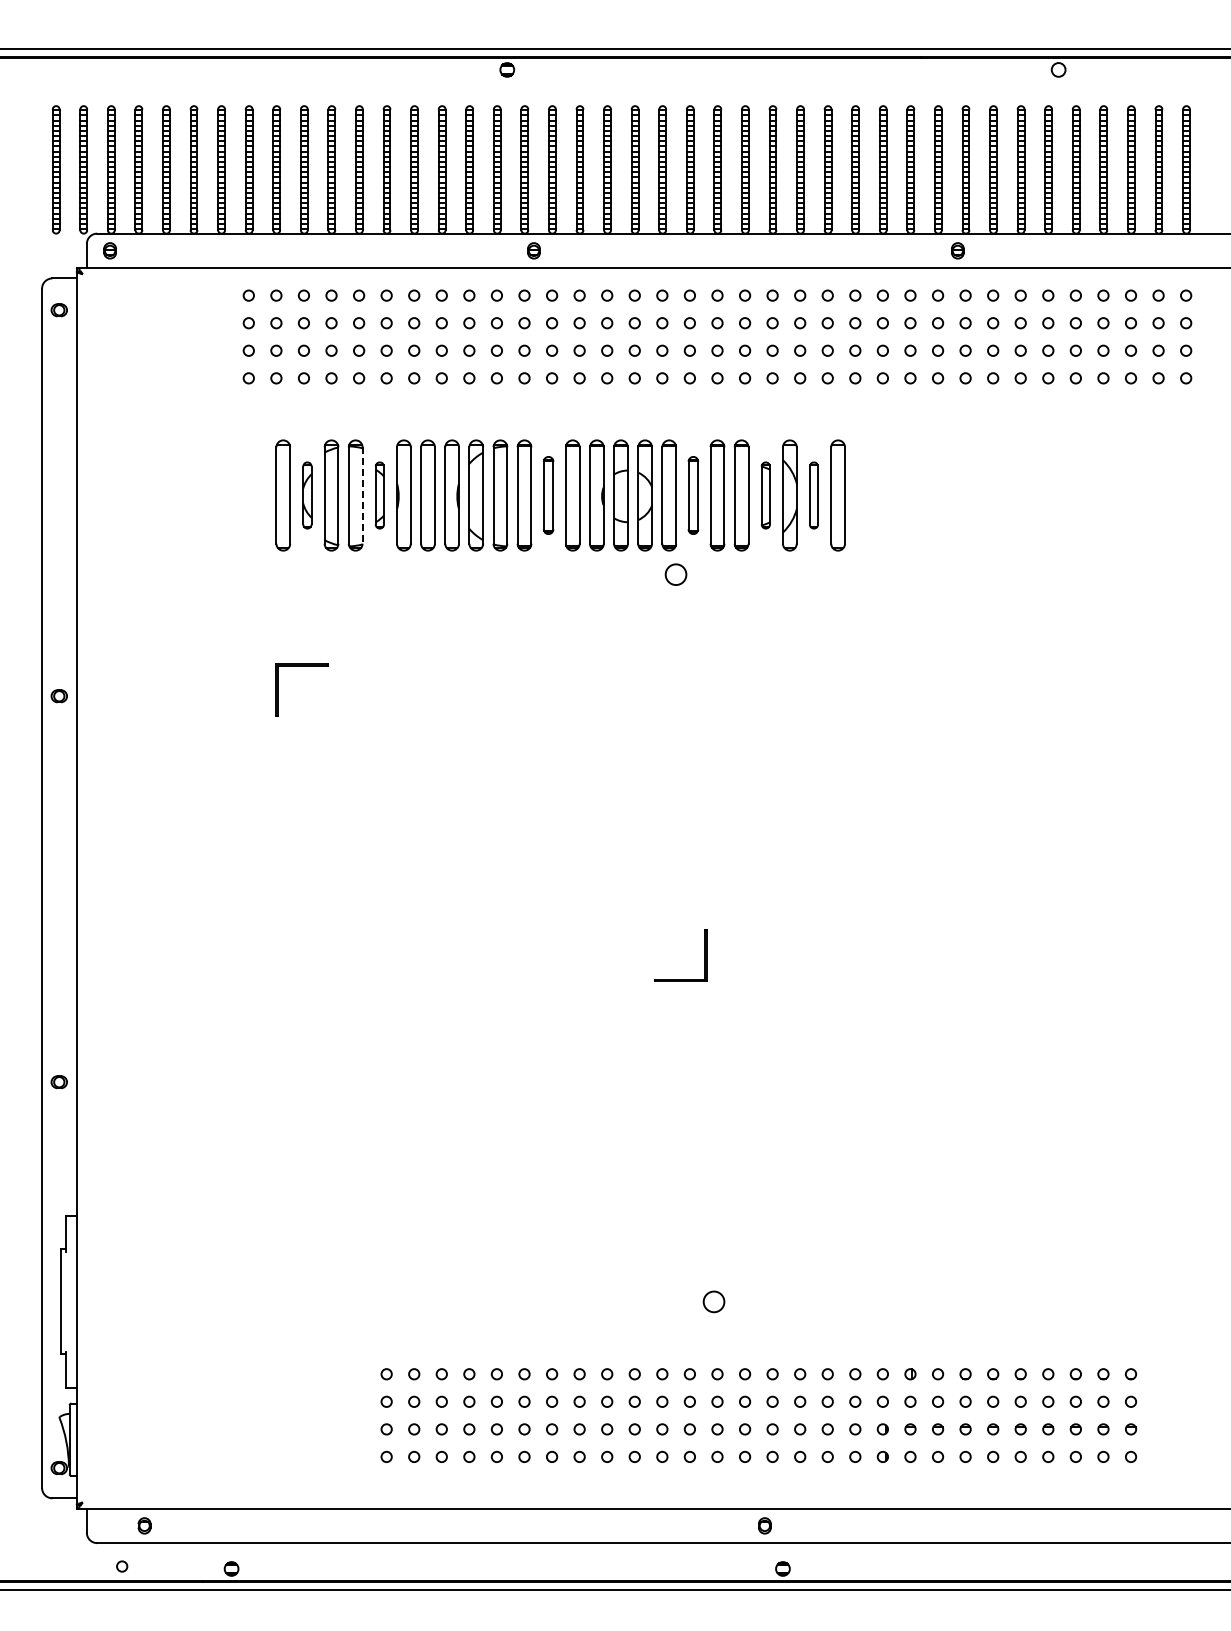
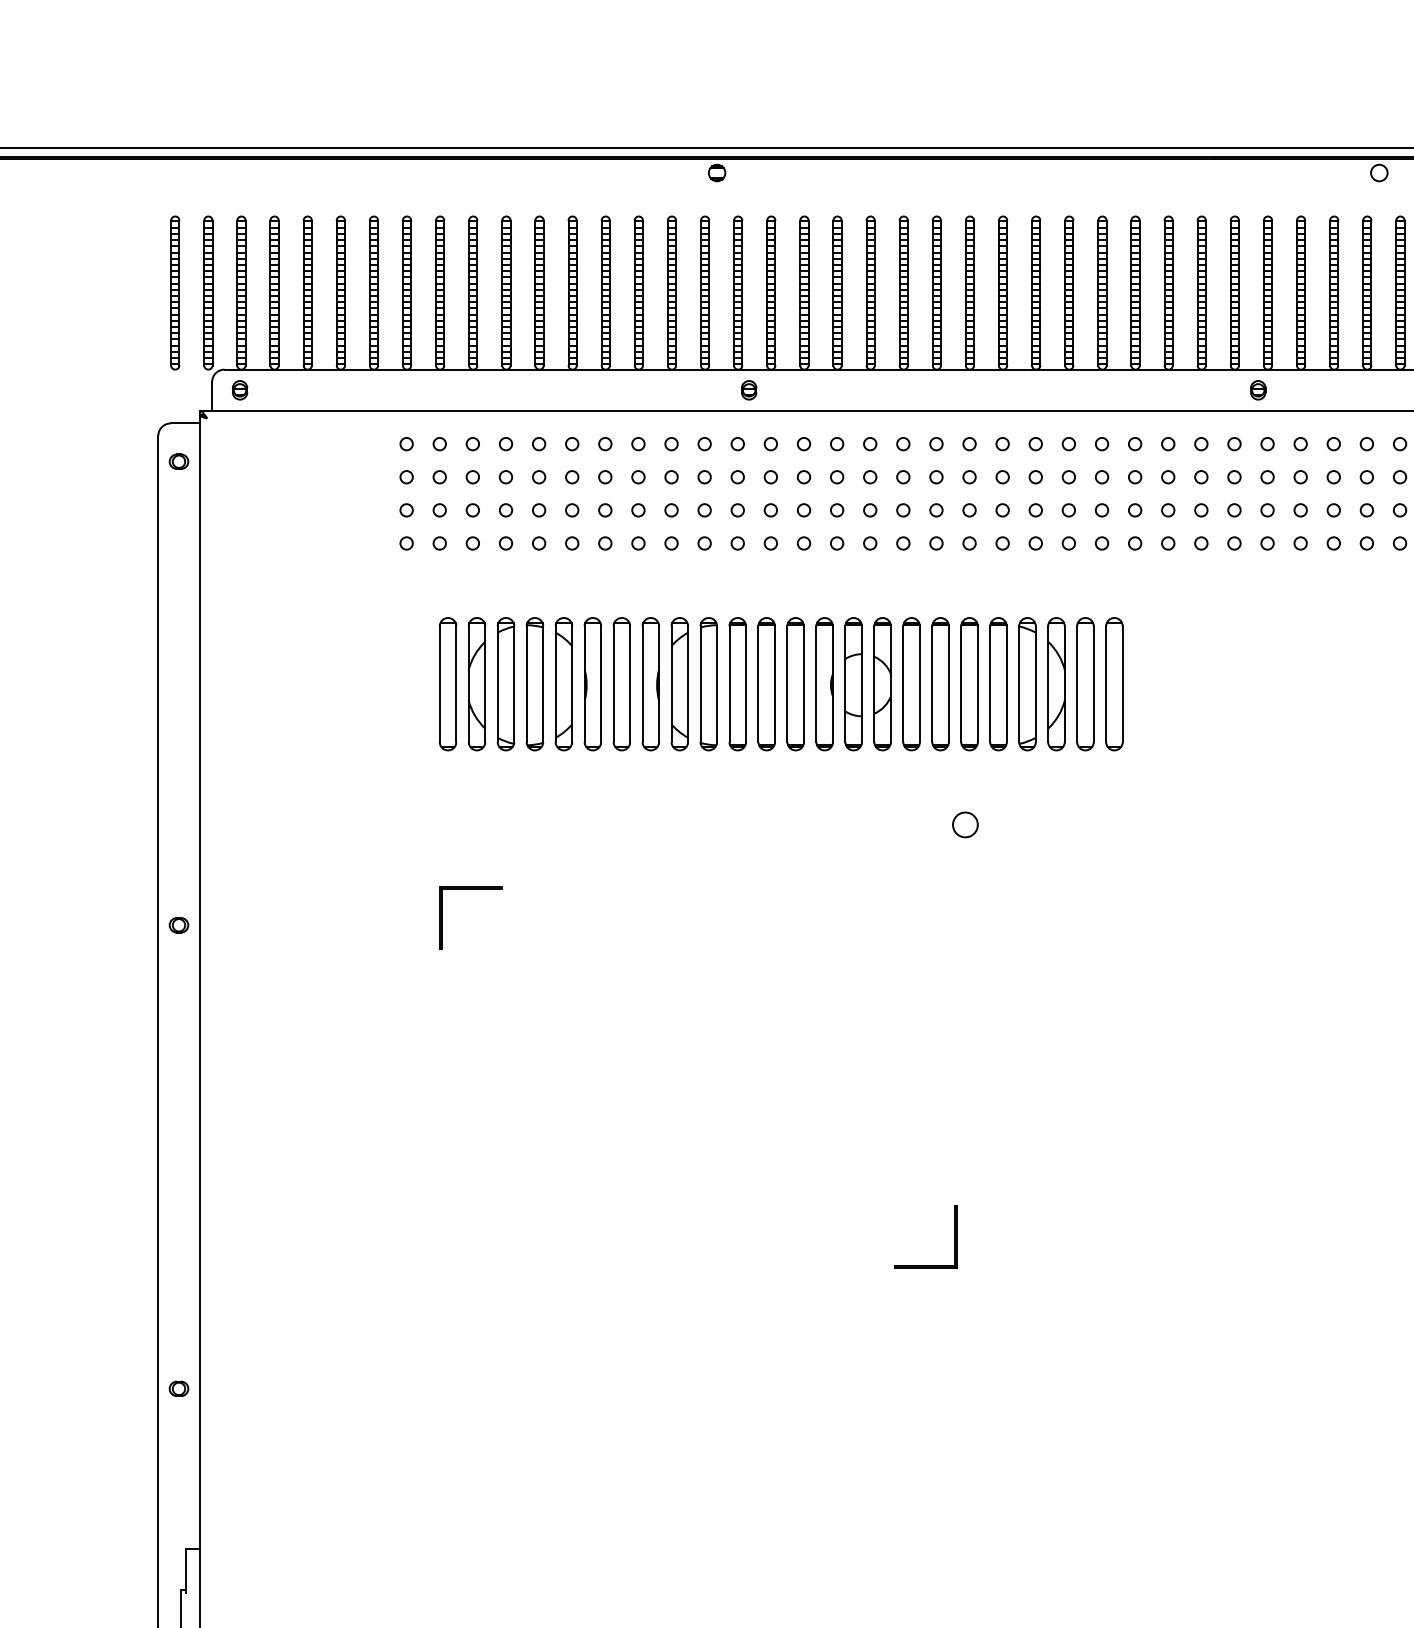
part: (307, 495) -> (477, 684), size x1.67
part: (379, 495) -> (563, 684), size x1.67
part: (548, 495) -> (766, 684), size x1.43
part: (693, 495) -> (940, 684), size x1.43
part: (765, 495) -> (1027, 684), size x1.67
part: (813, 495) -> (1084, 684), size x1.67
line: (362, 496) -> (543, 685), dashed -> solid
circle: (675, 574) -> (964, 824), moved

